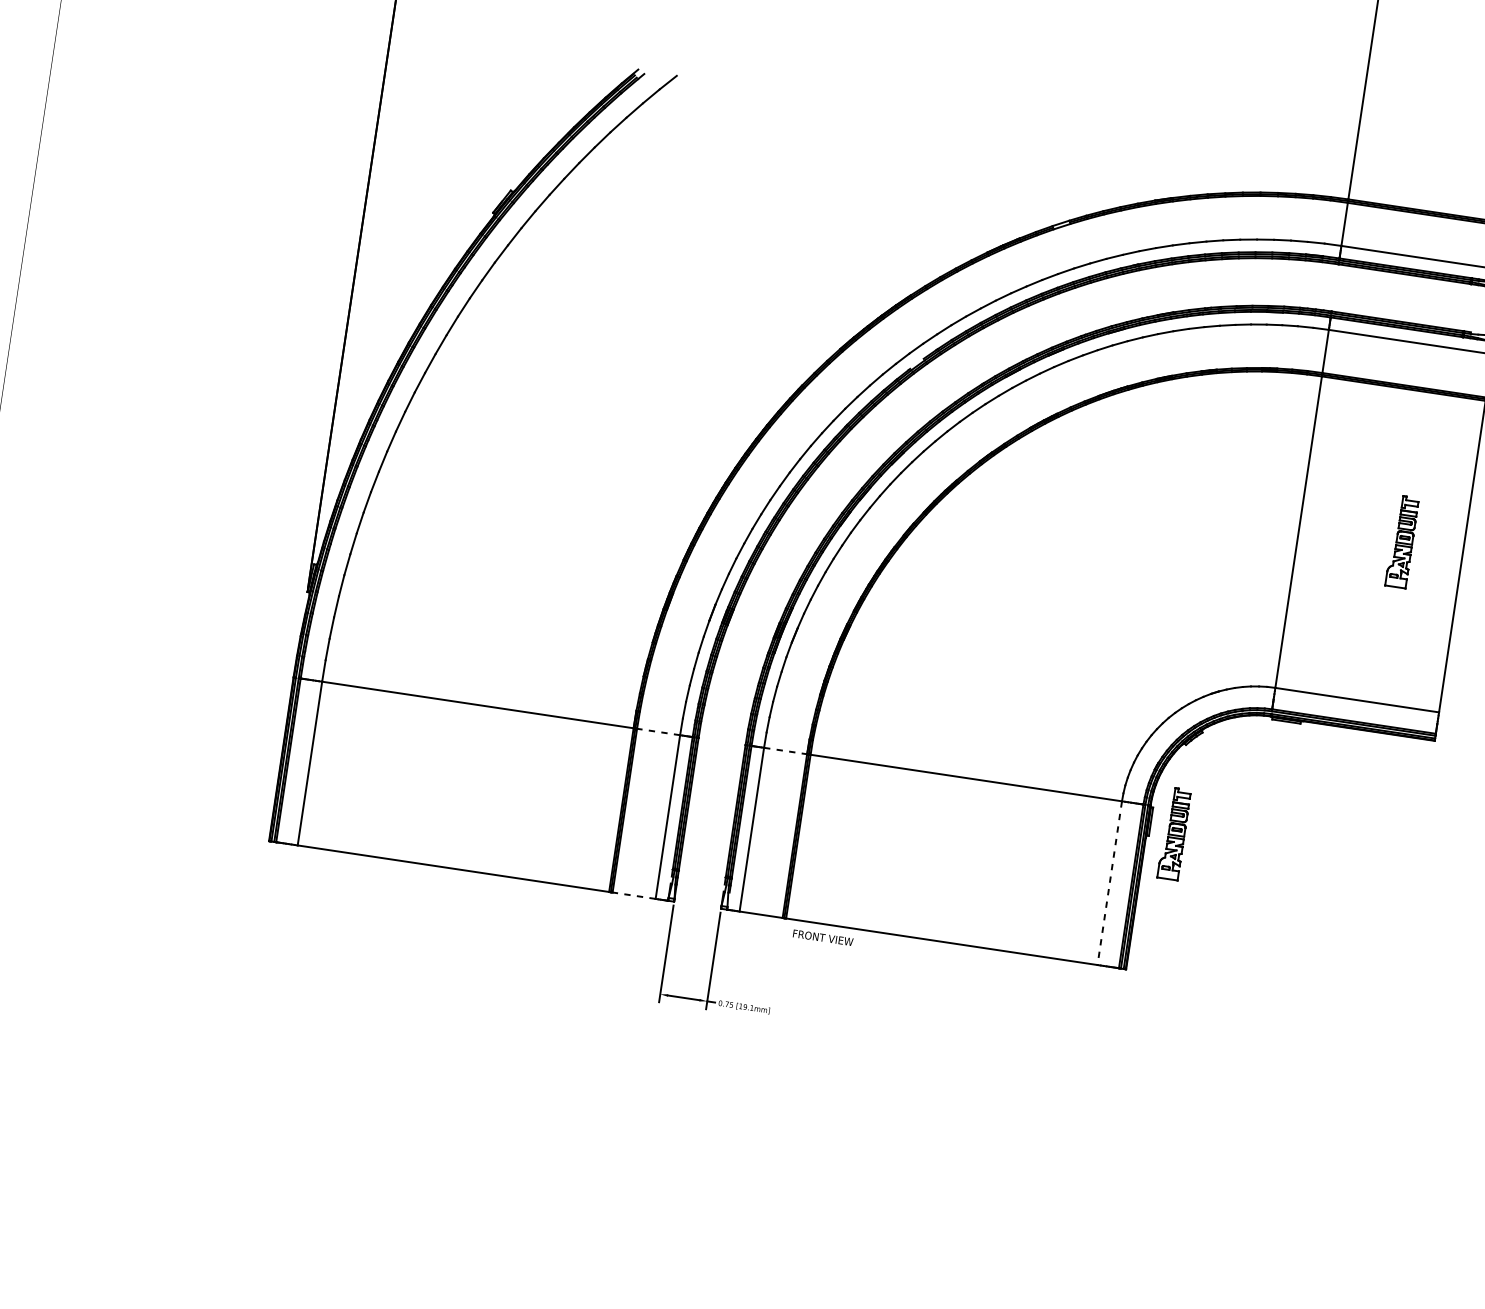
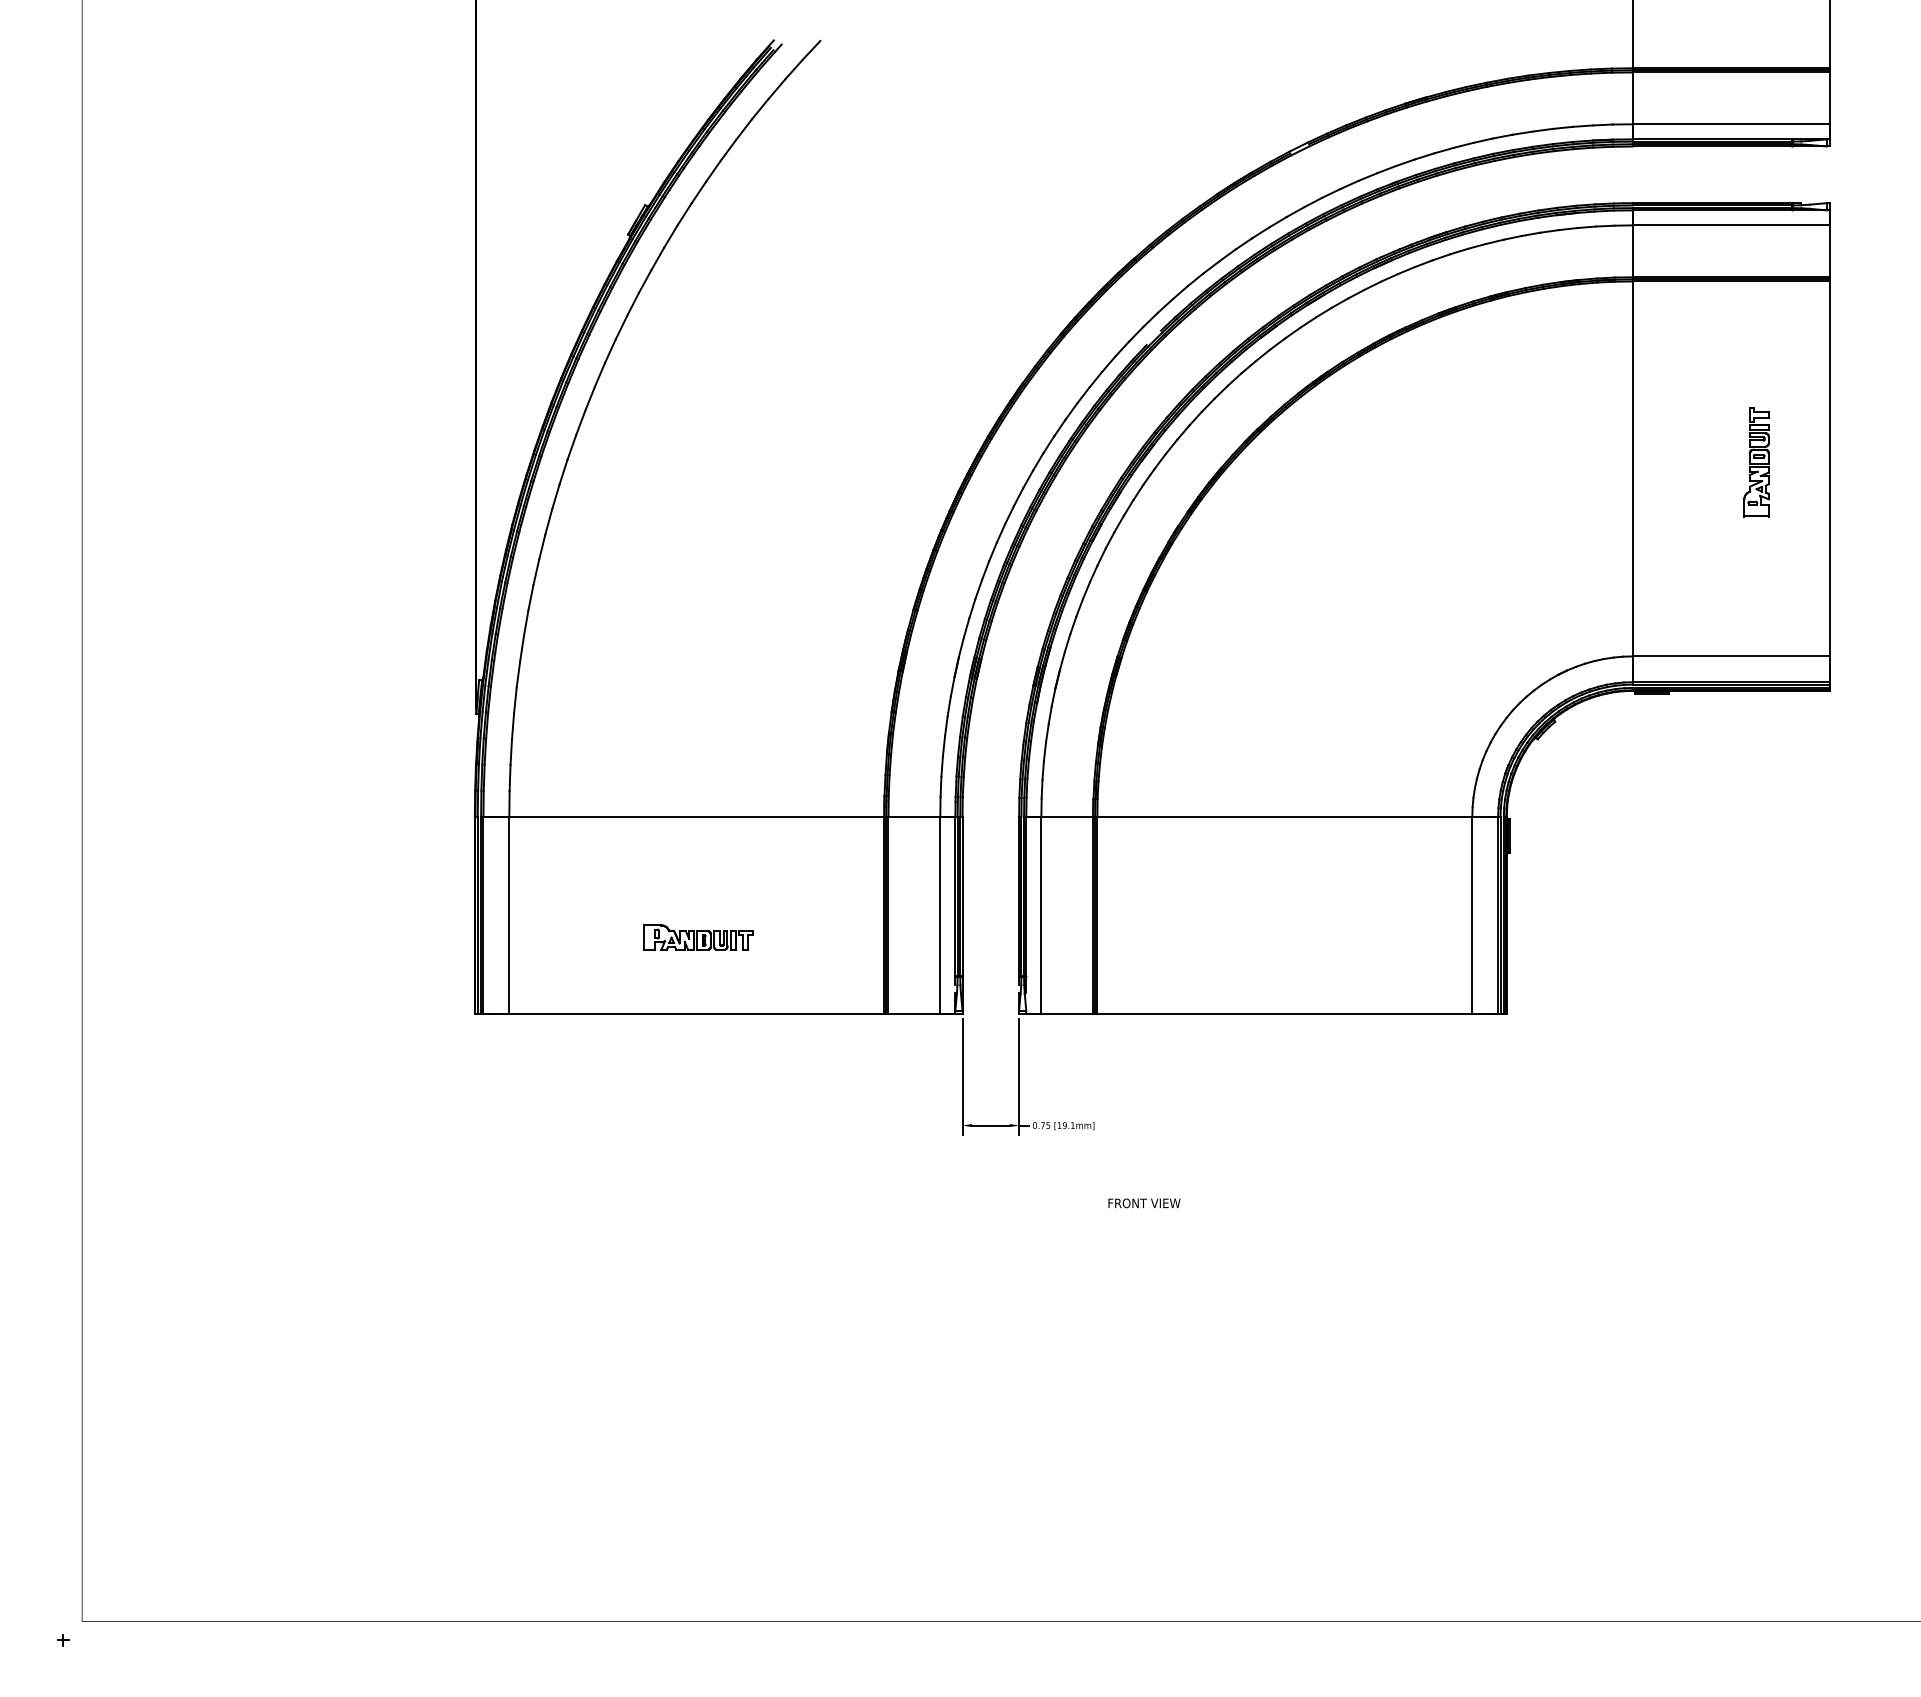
line: (658, 731) -> (914, 816), dashed -> solid
line: (785, 750) -> (1067, 816), dashed -> solid
part: (464, 805) -> (698, 937), added
part: (1174, 834) -> (1539, 846), removed
line: (1109, 883) -> (1472, 915), dashed -> solid
line: (634, 896) -> (914, 1014), dashed -> solid
text: (823, 937) -> (1144, 1203), moved

